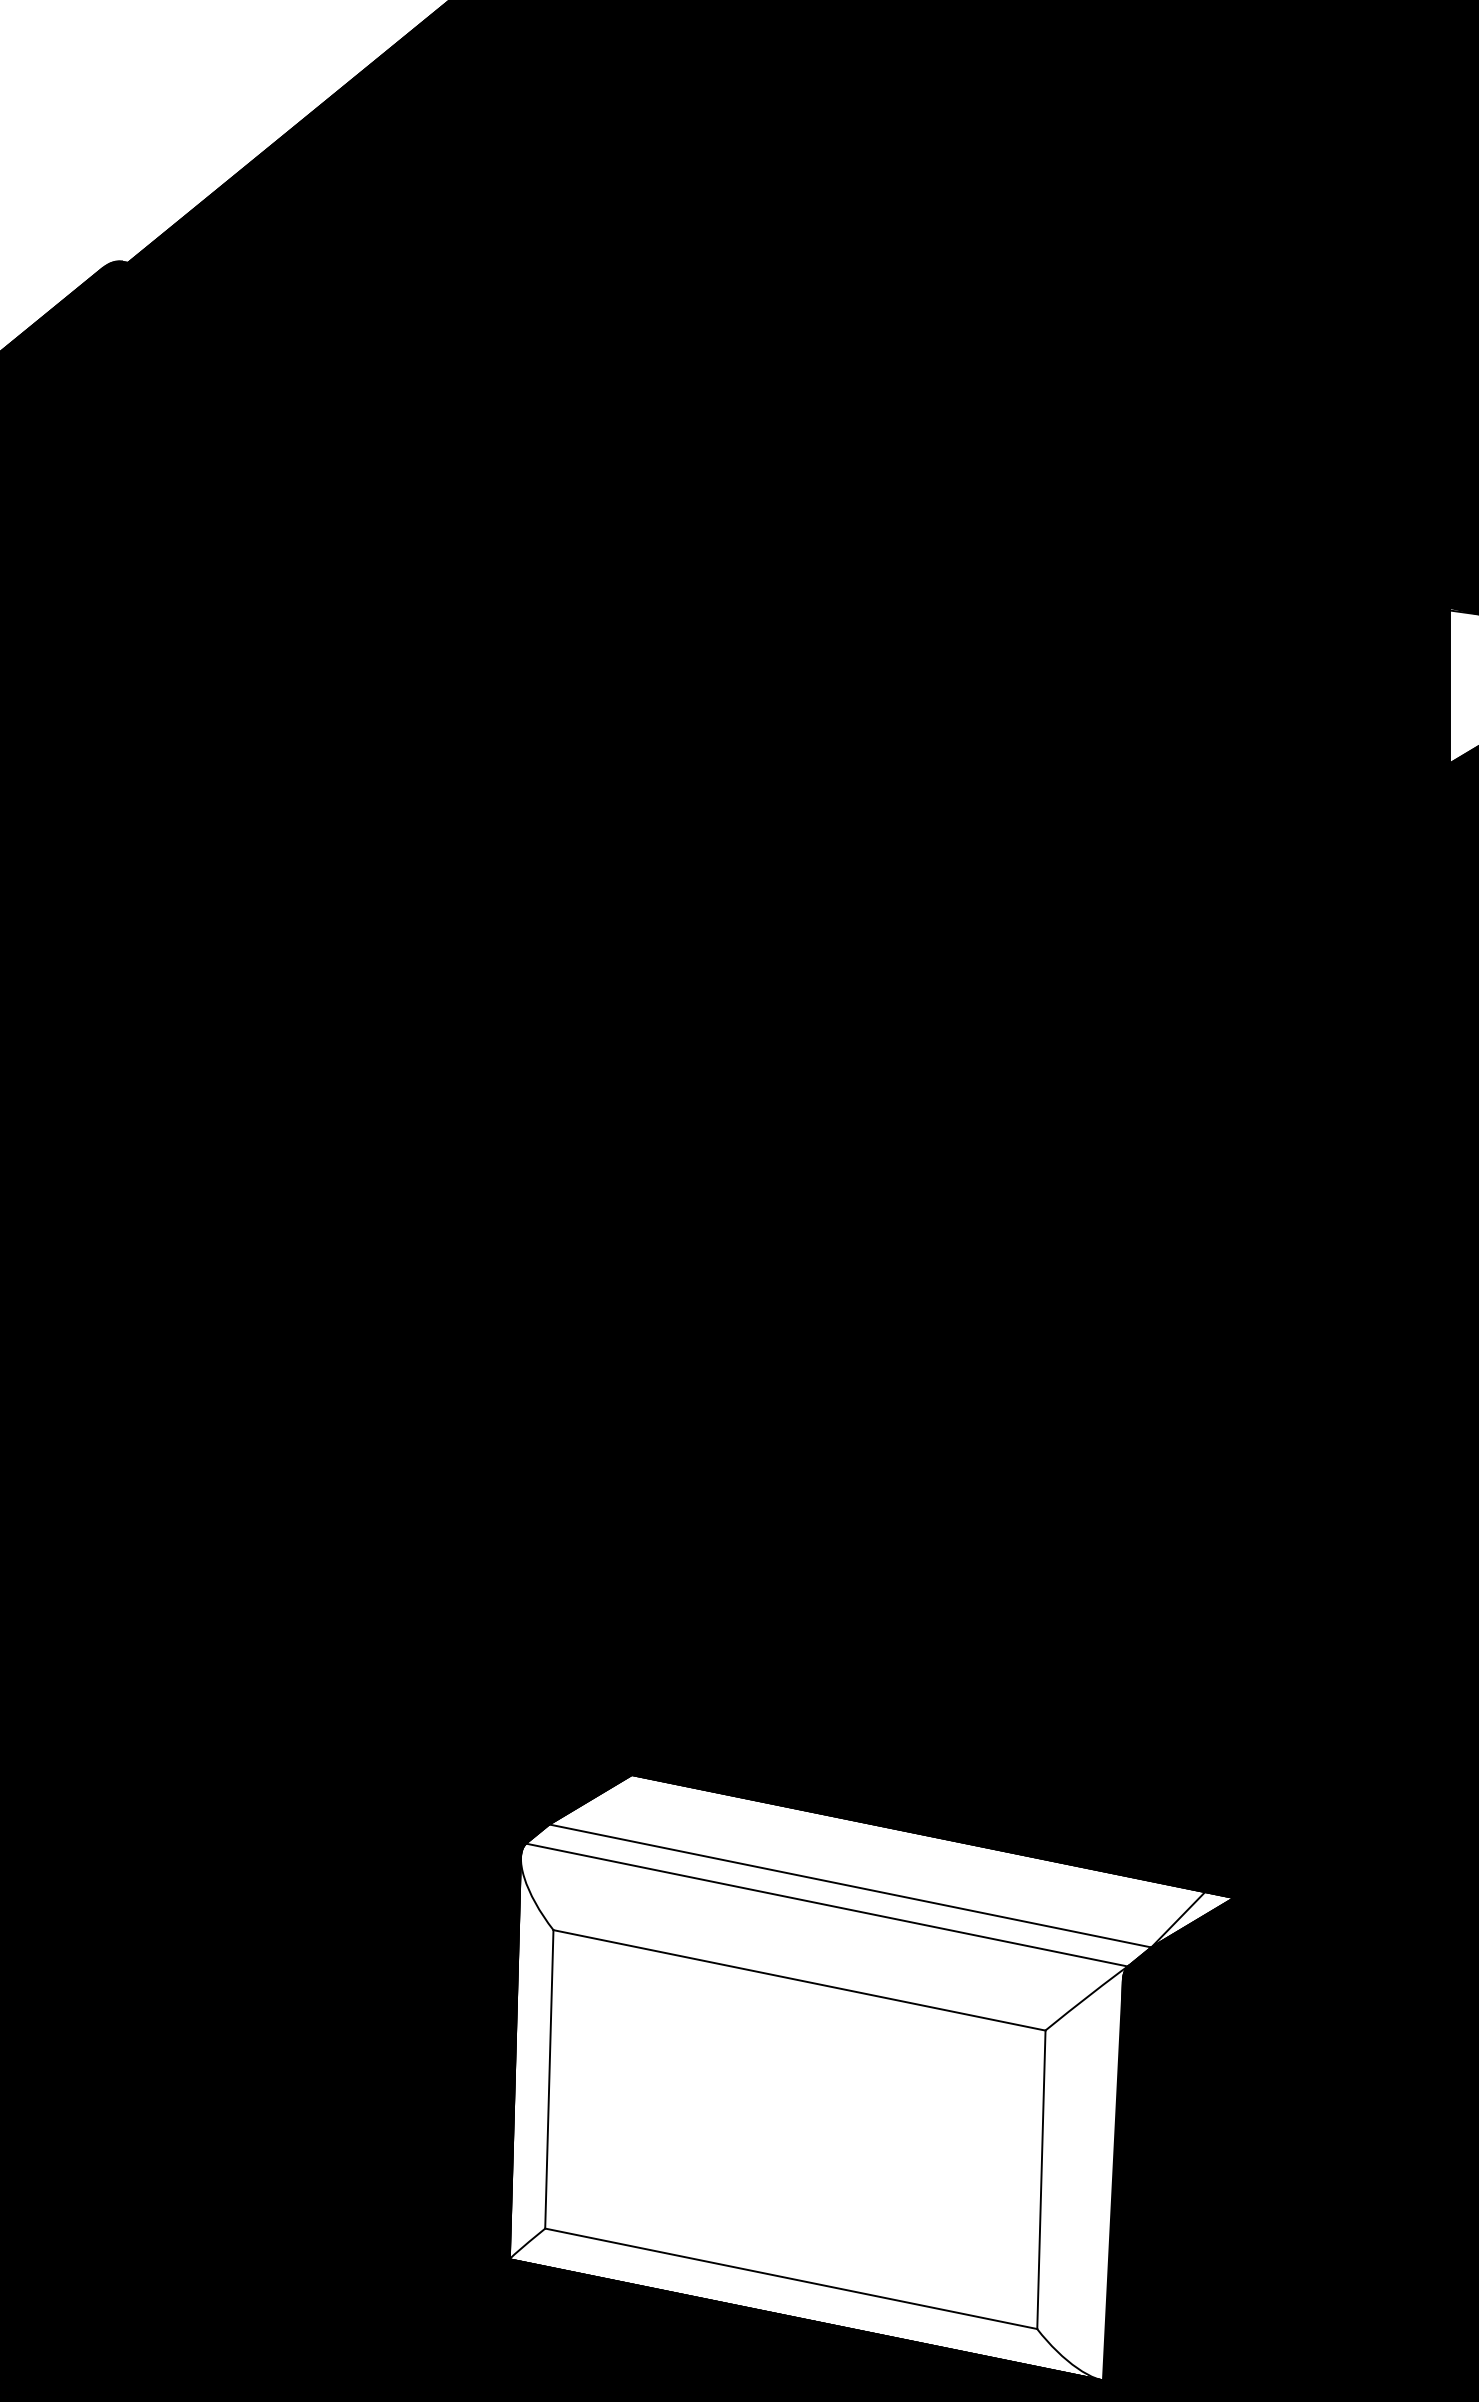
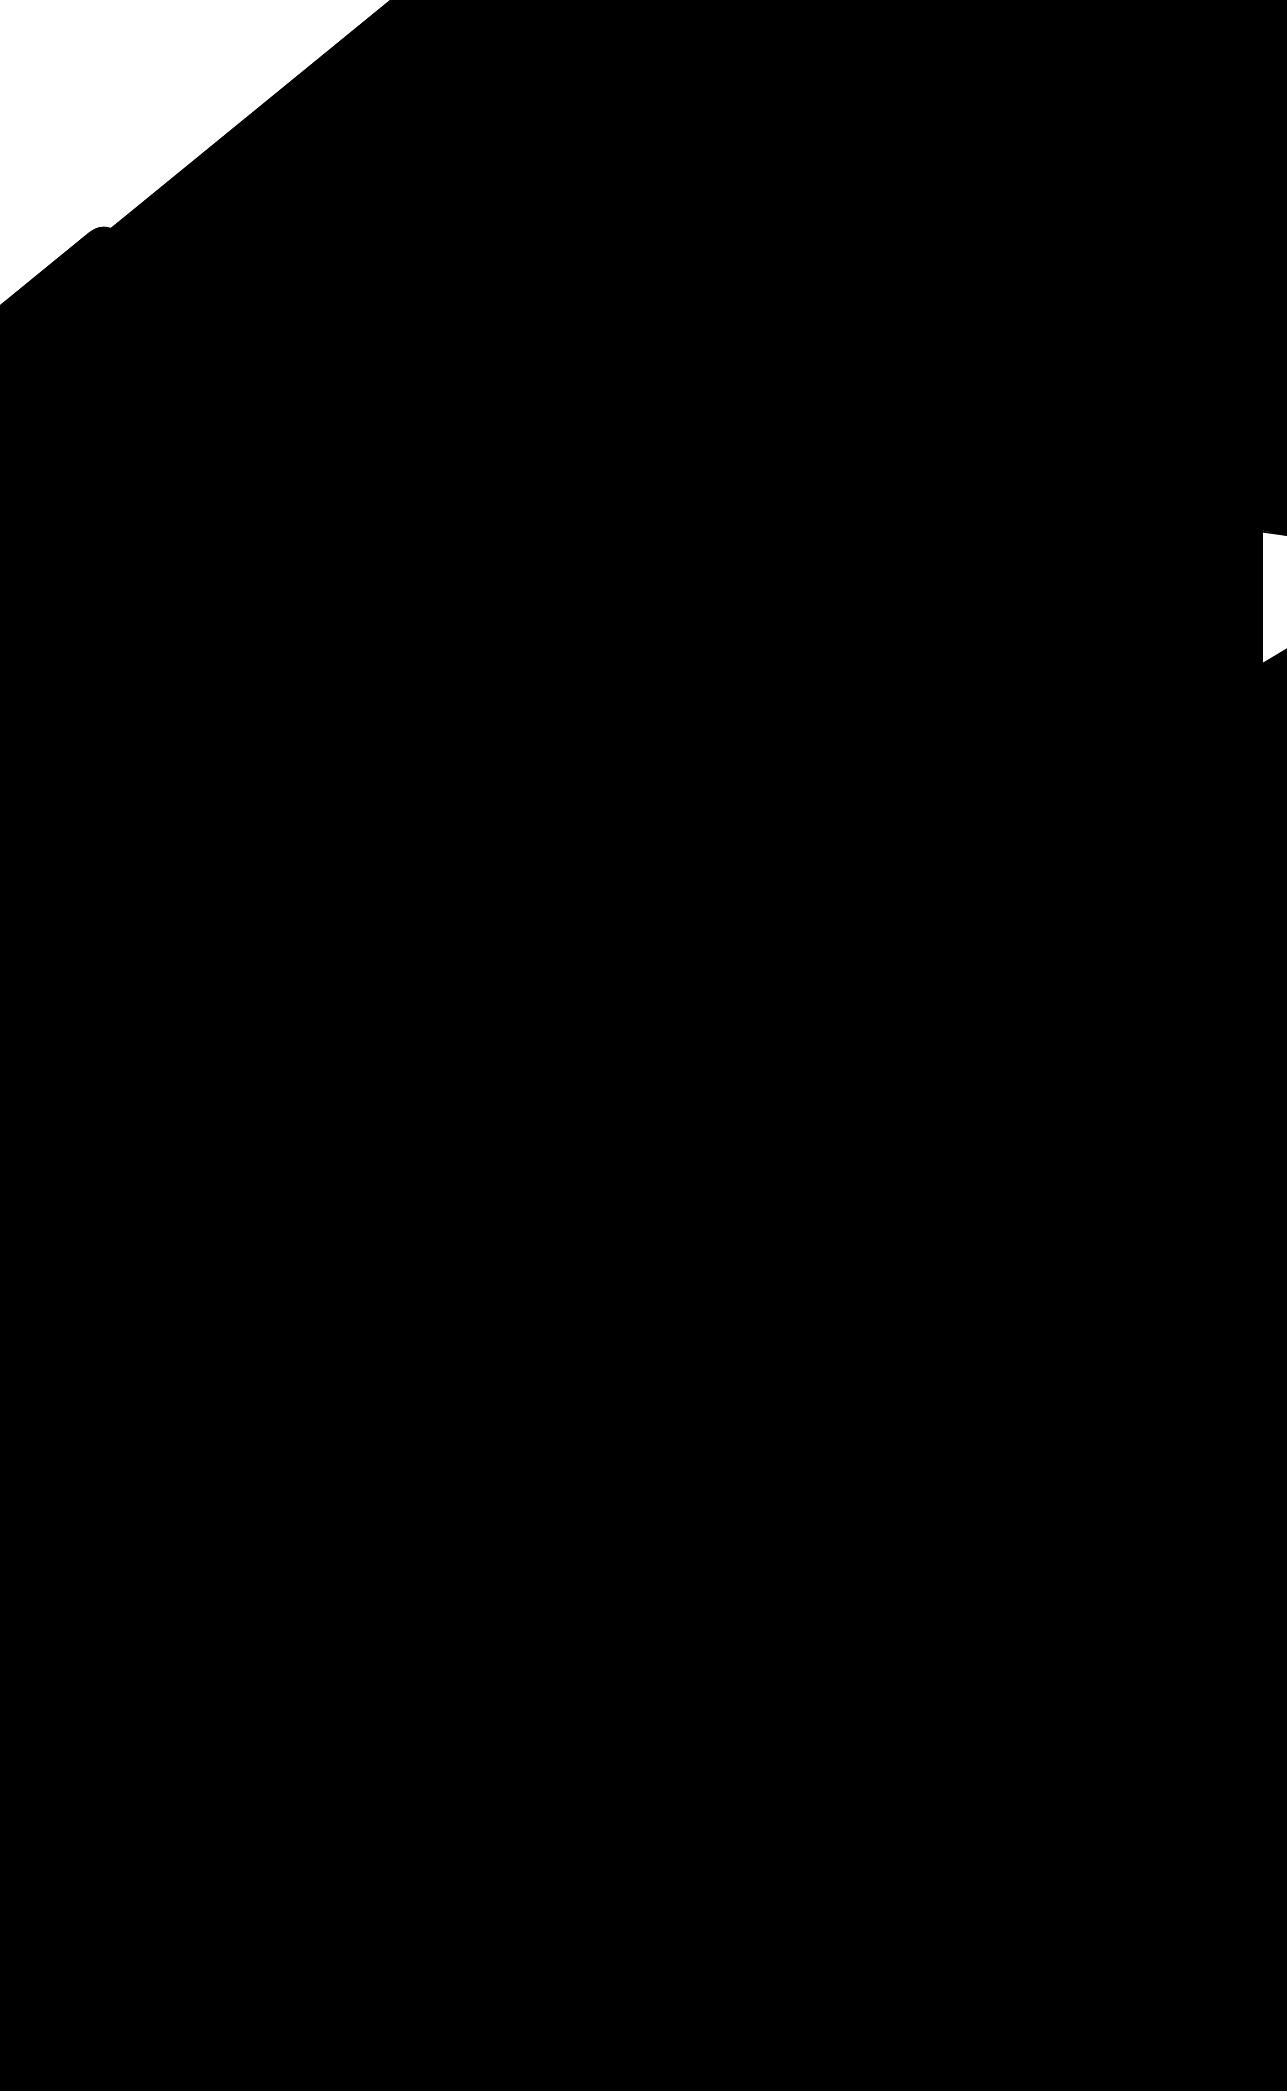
fill: (871, 2077) -> (758, 1808), added

